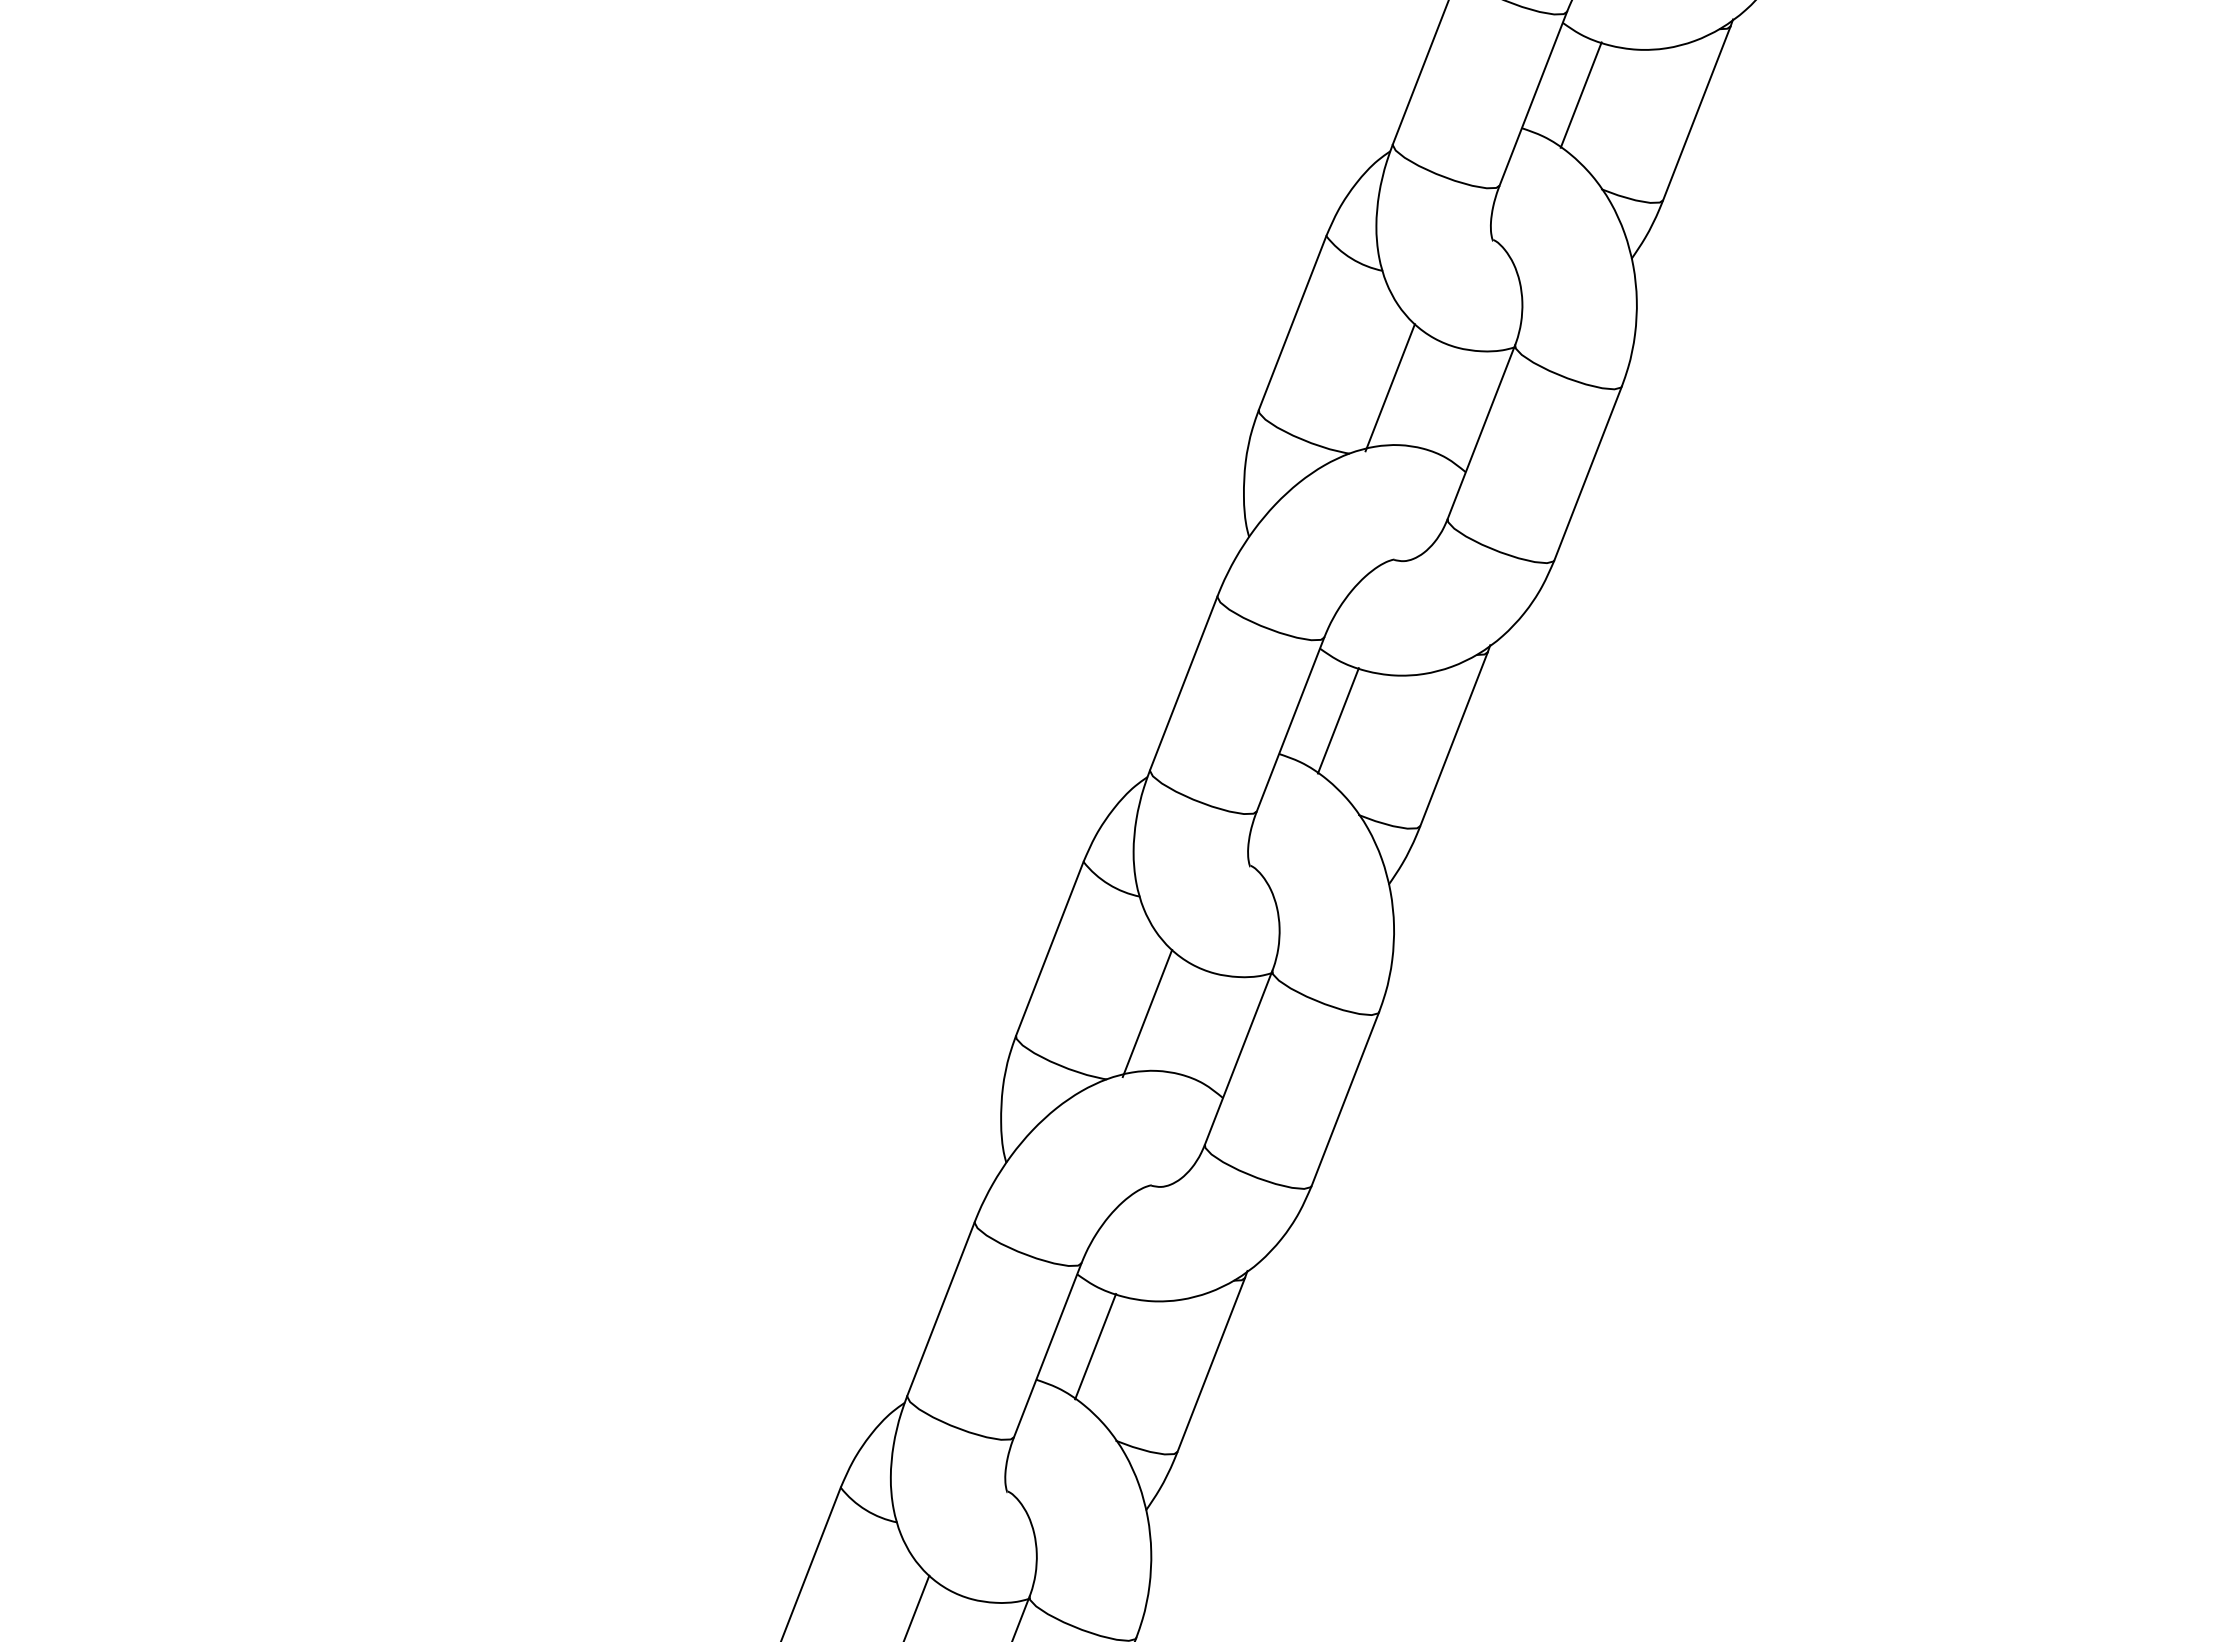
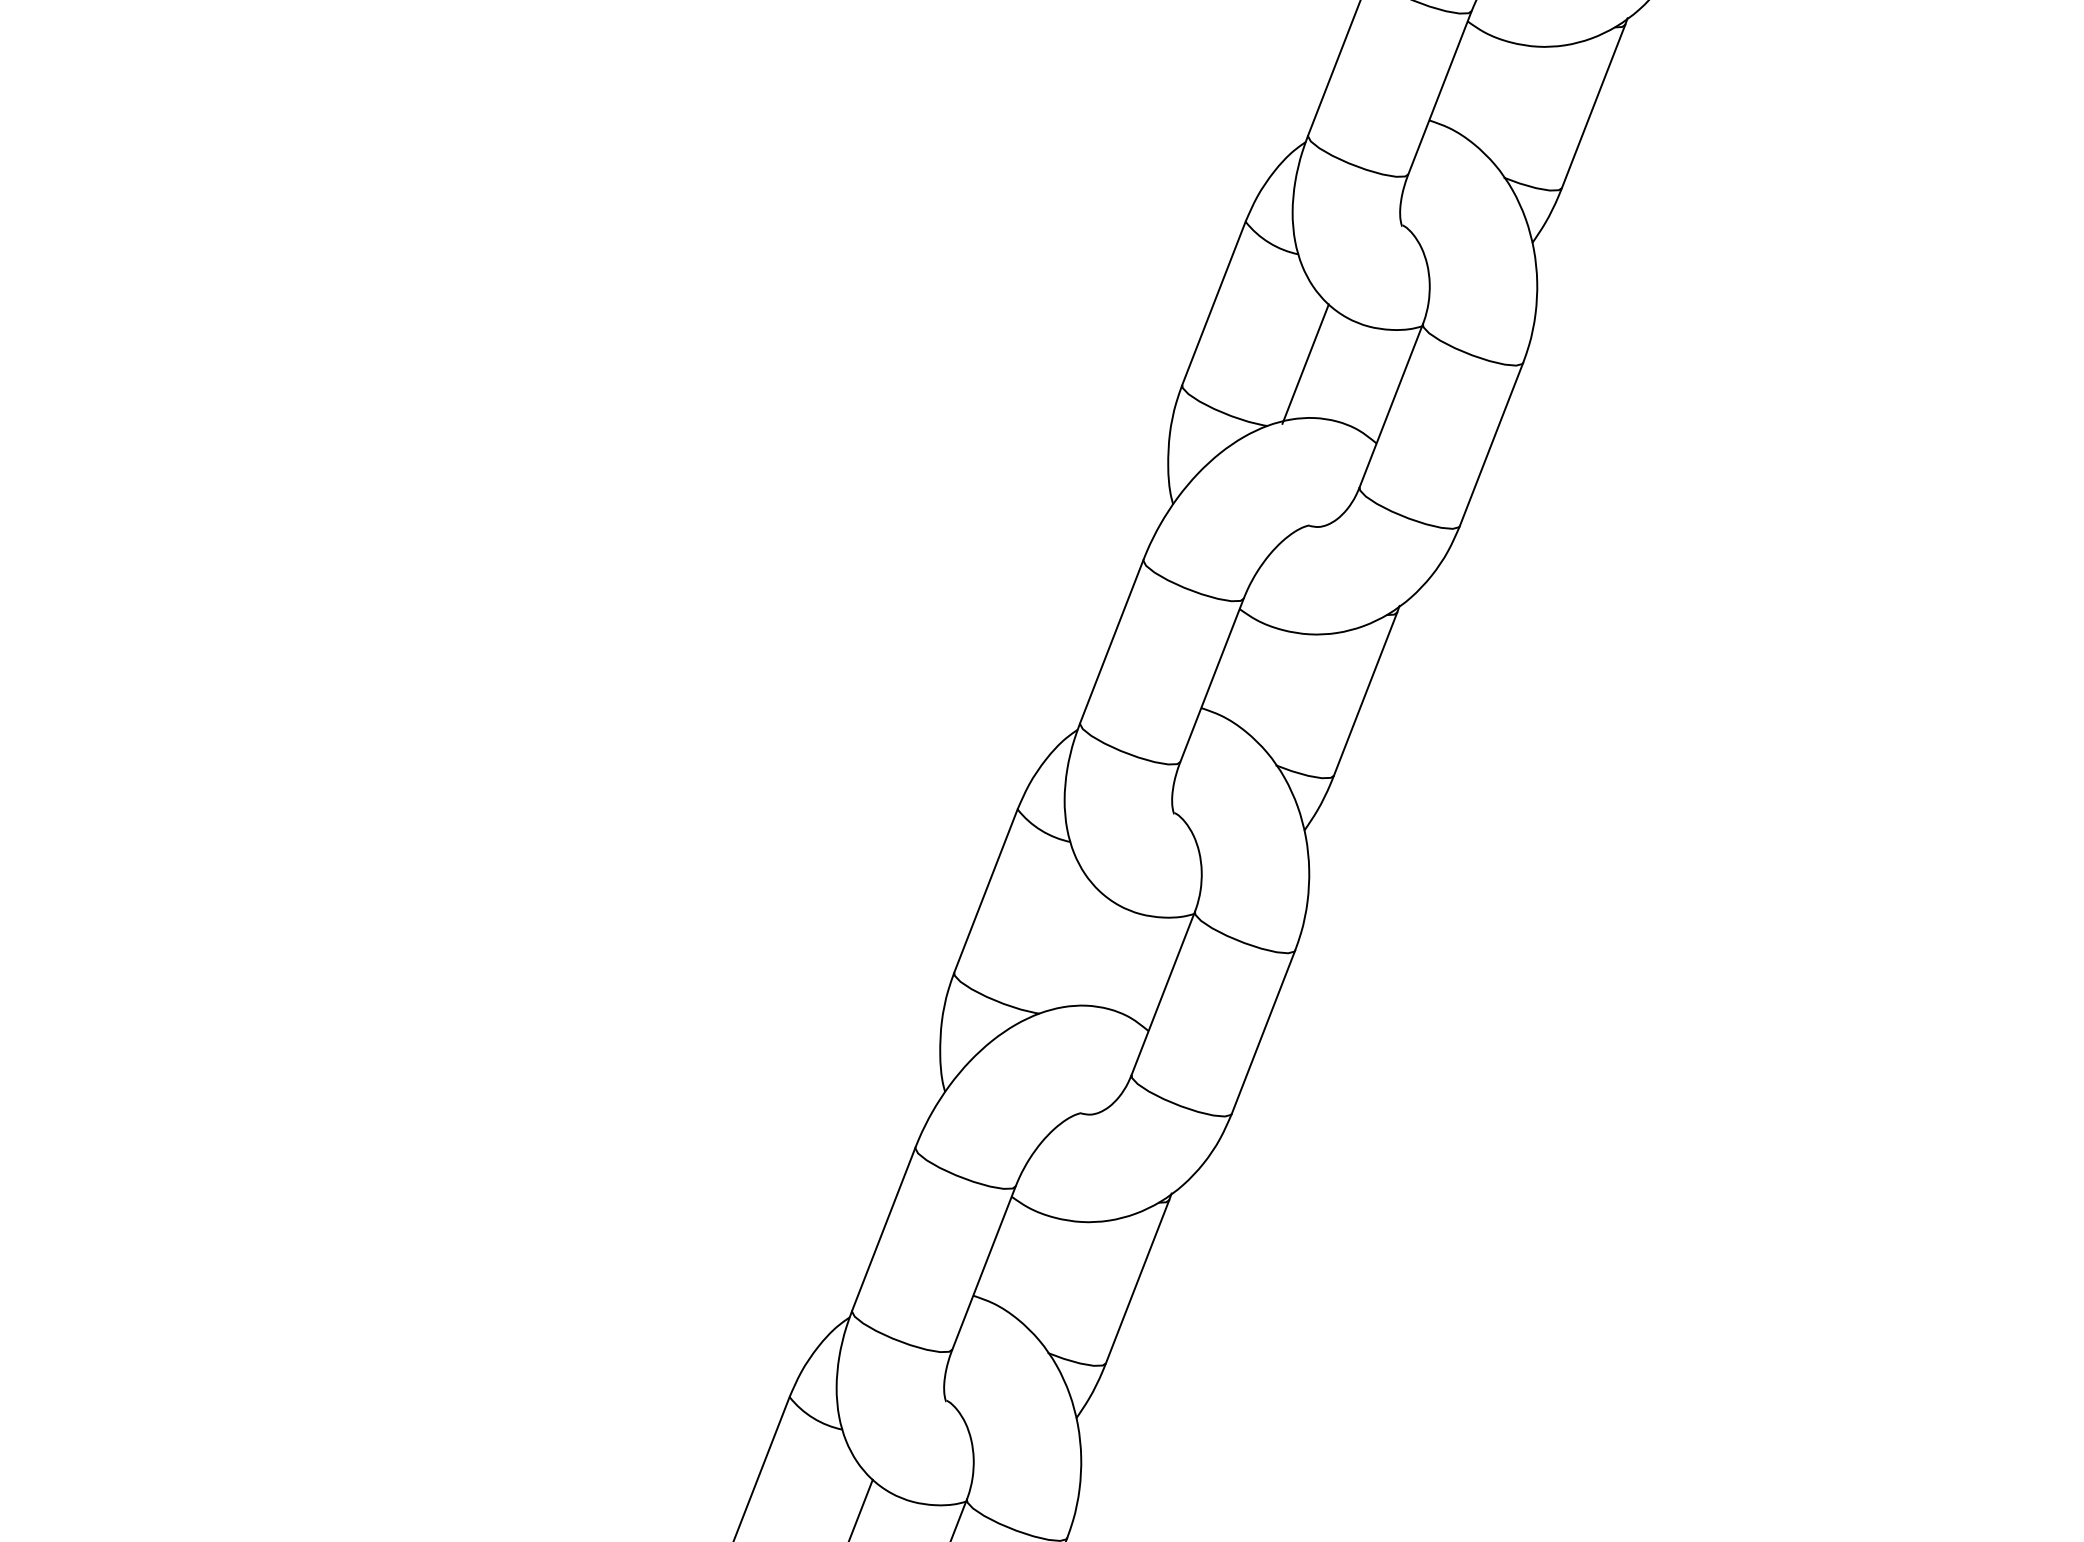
line: (1580, 94) -> (1484, 88), removed
line: (1337, 720) -> (1256, 676), removed
line: (1147, 1013) -> (1077, 951), removed
line: (1095, 1346) -> (1028, 1264), removed

